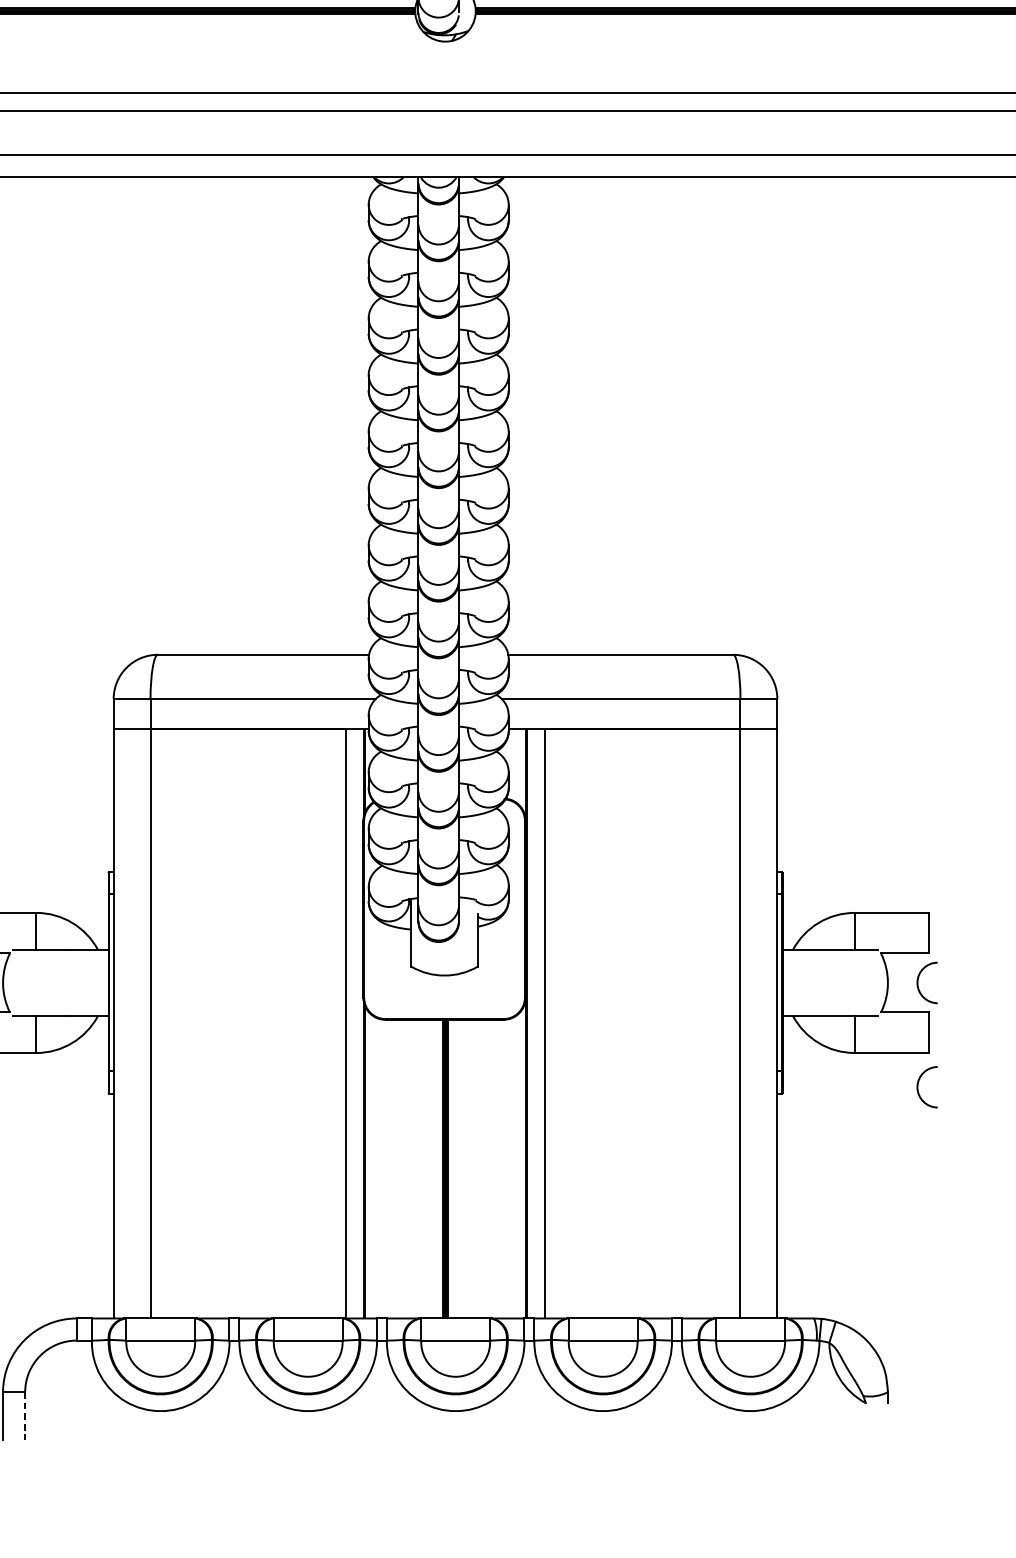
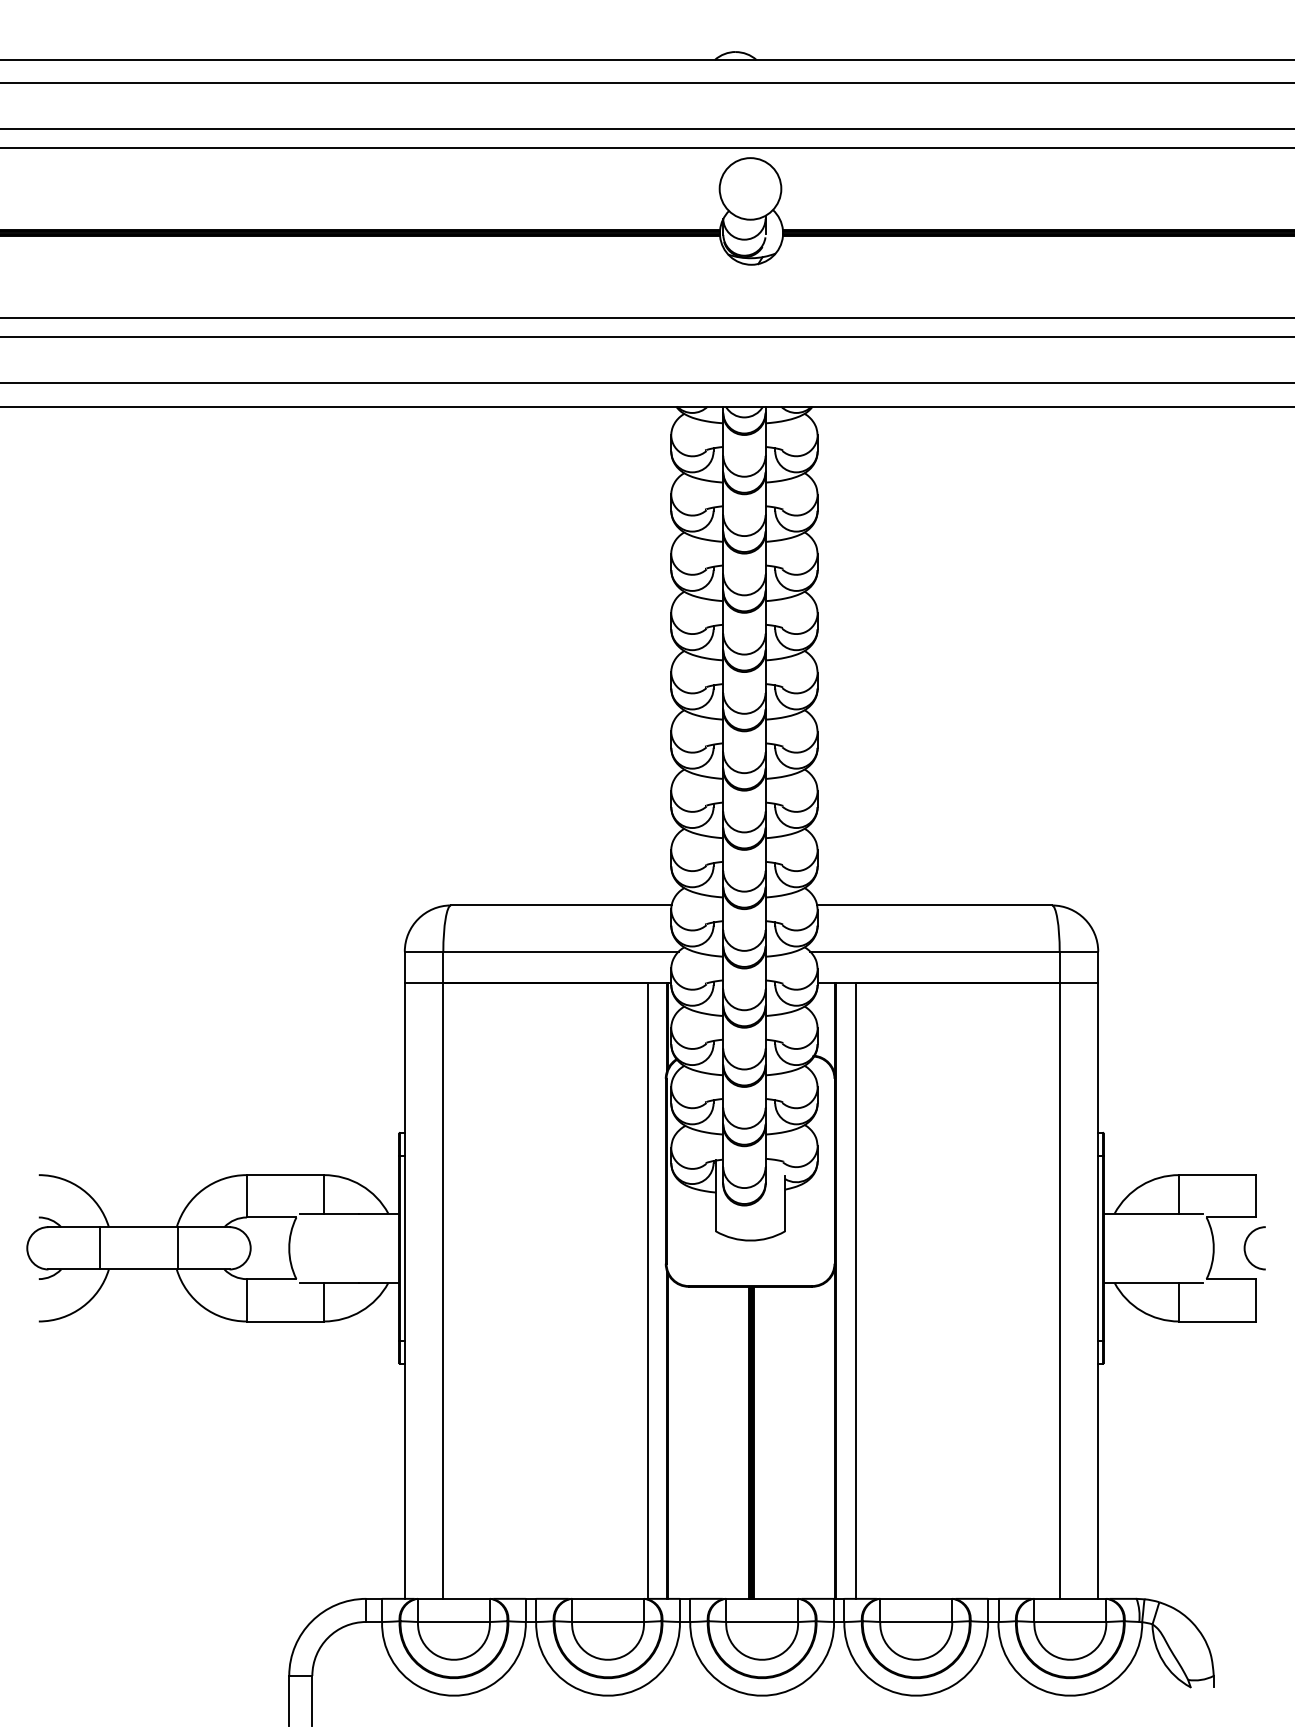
arc: (918, 1087) -> (1245, 1357), removed
line: (25, 1415) -> (312, 1700), dashed -> solid

